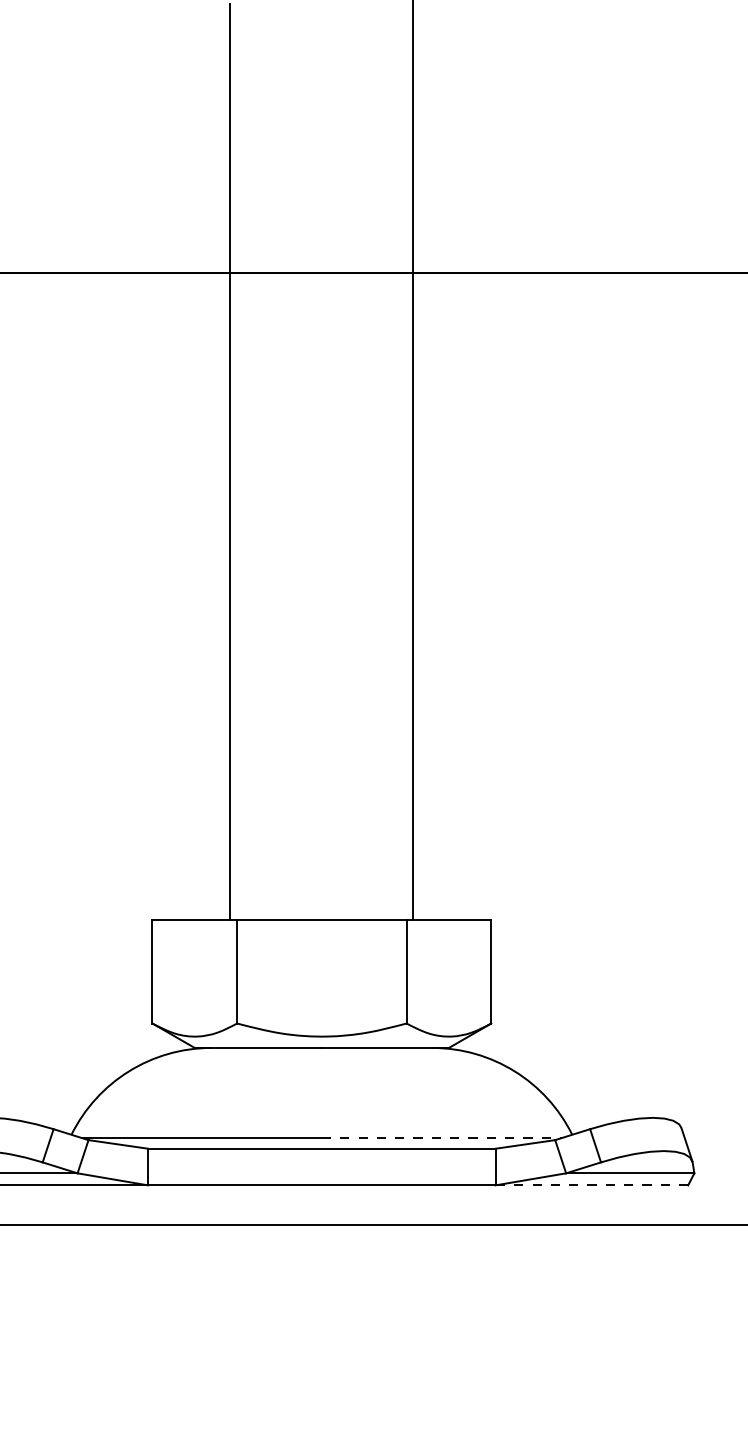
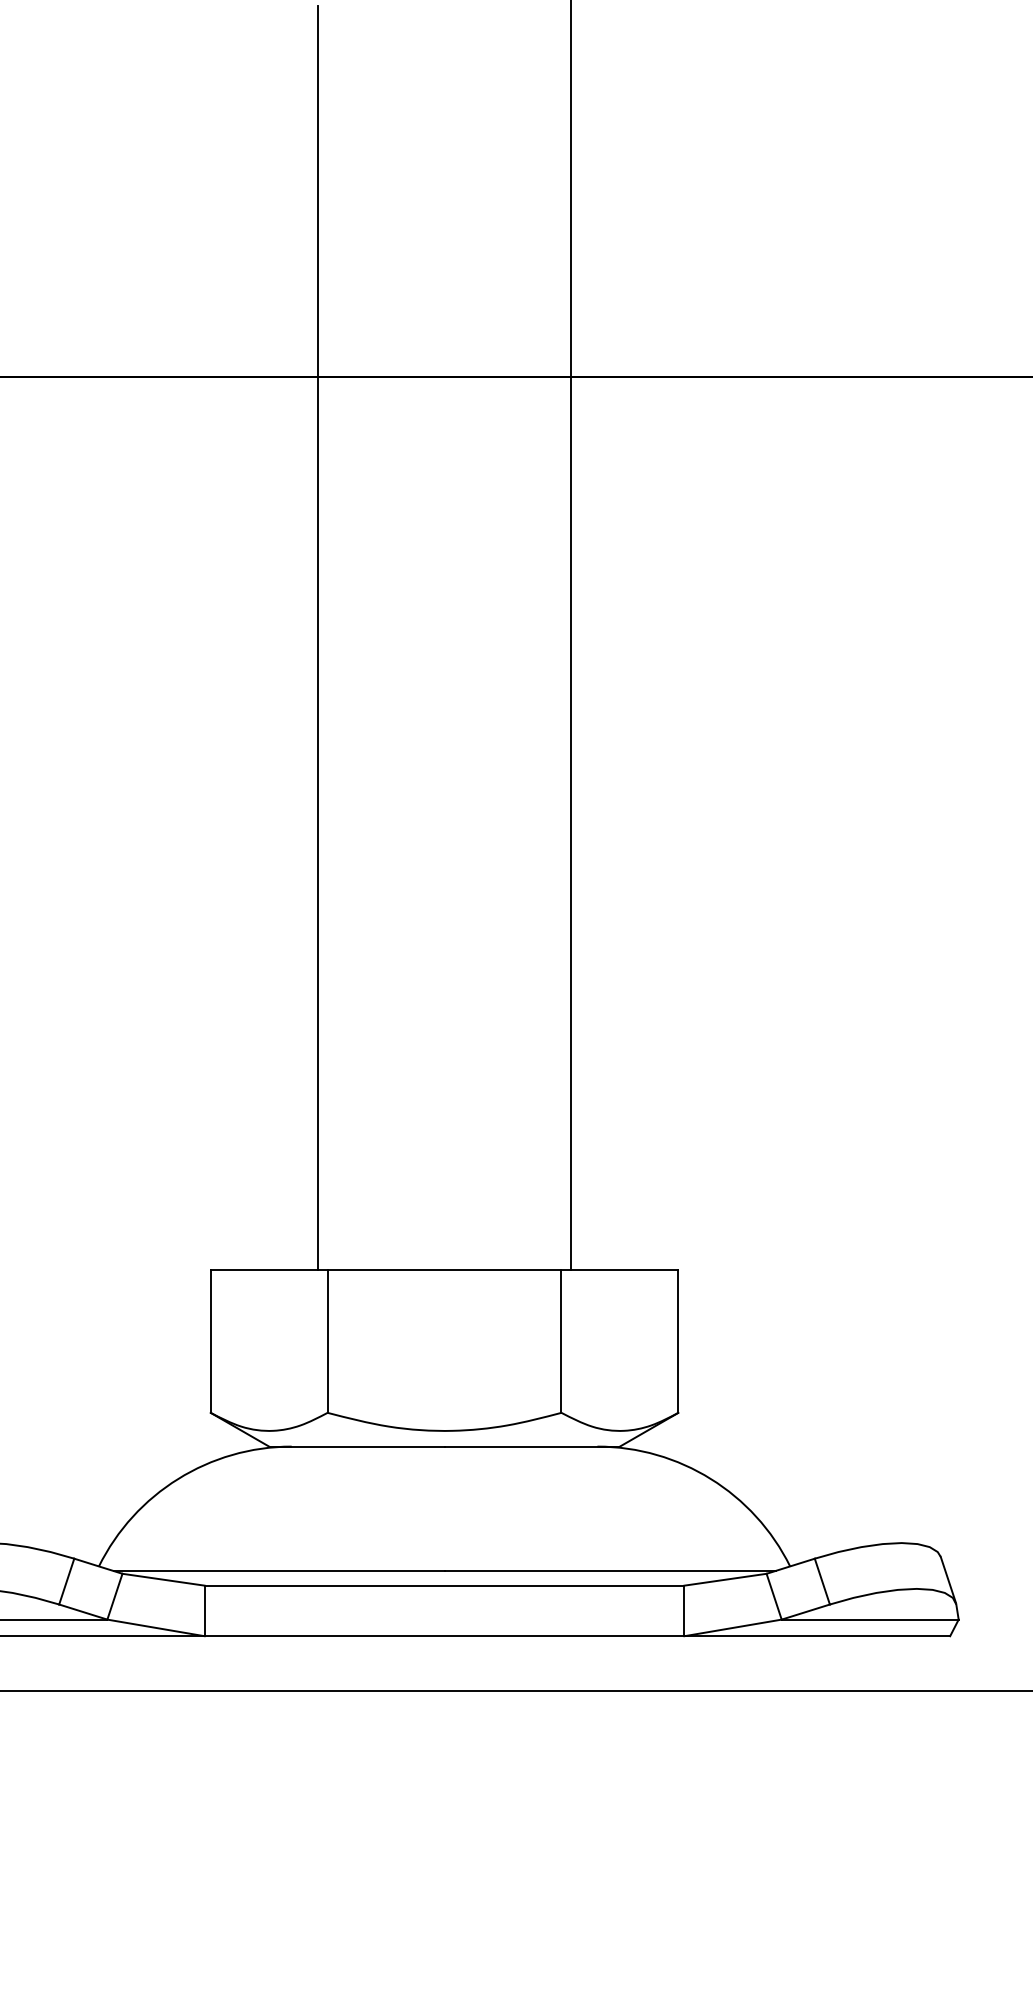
line: (442, 1138) -> (610, 1571), dashed -> solid
line: (592, 1185) -> (817, 1636), dashed -> solid

